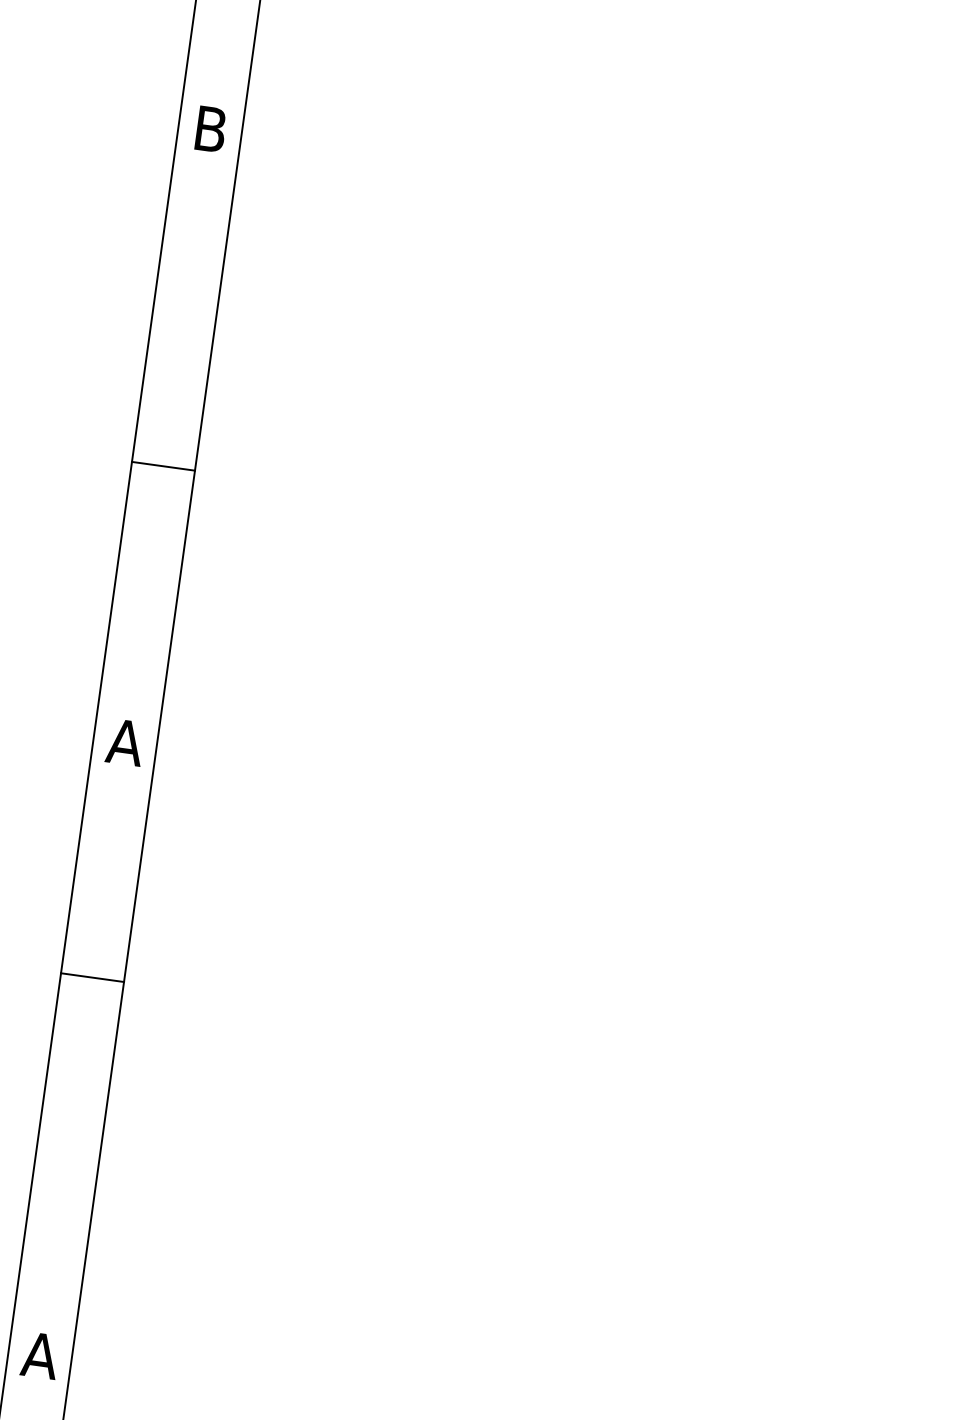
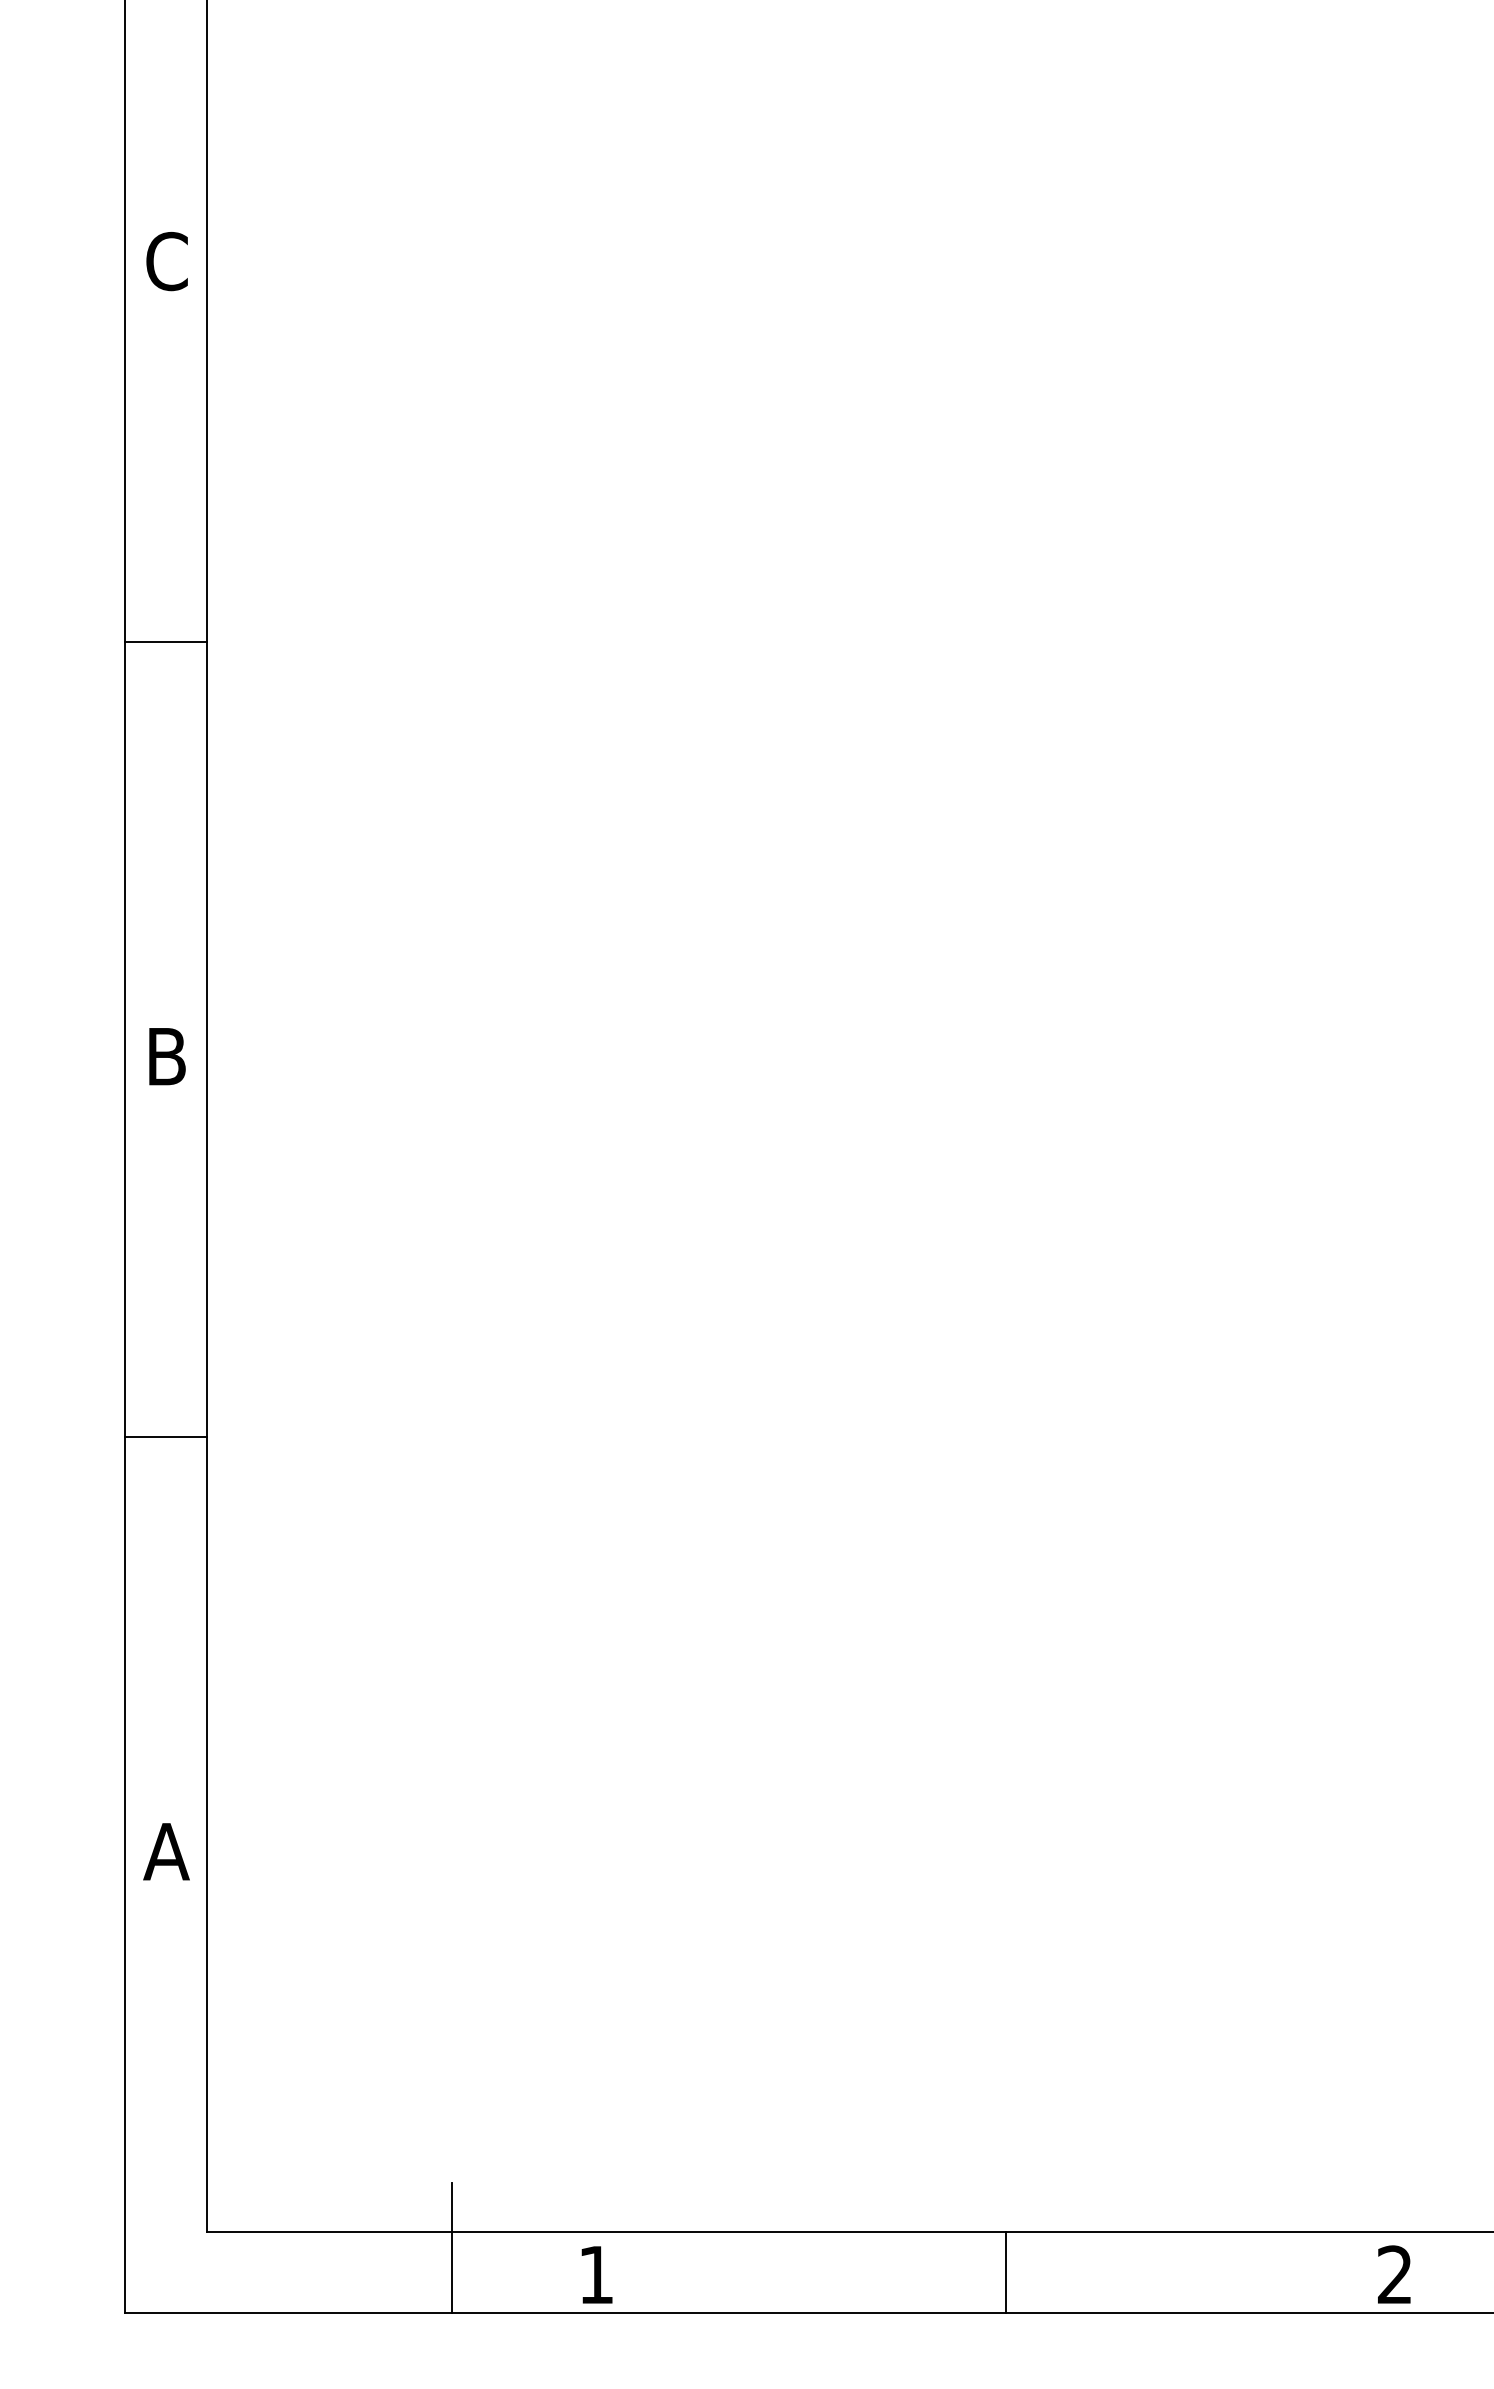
text: (210, 129) -> (166, 261), B -> C
line: (163, 466) -> (166, 641), moved
text: (125, 742) -> (166, 1056), A -> B
line: (92, 977) -> (166, 1436), moved

